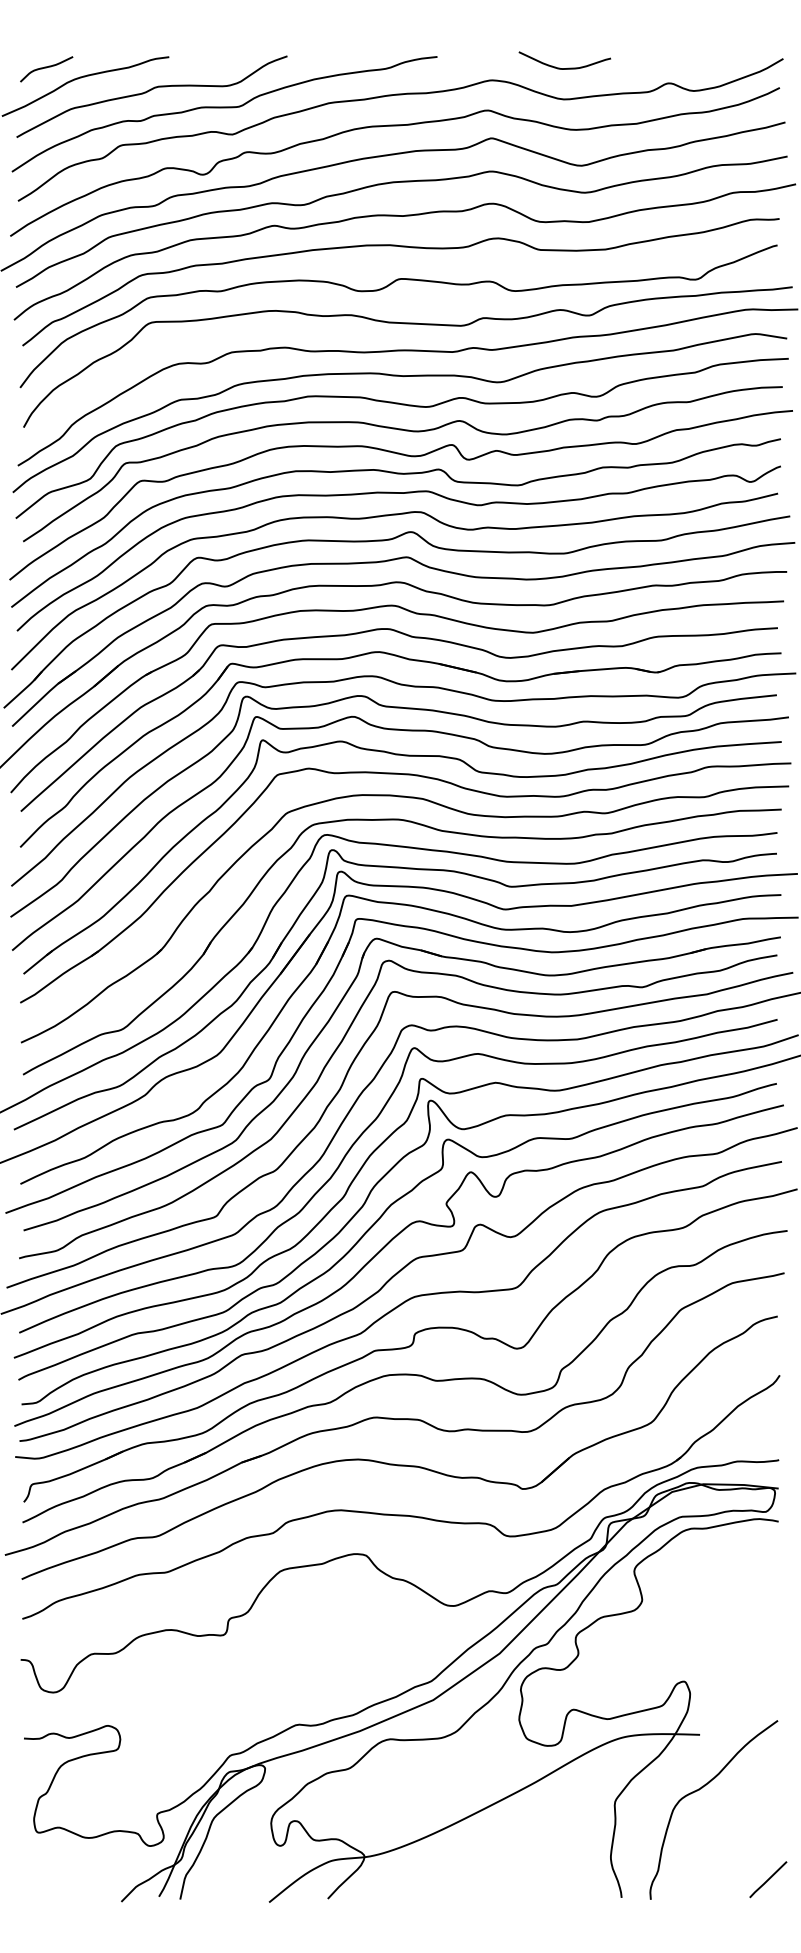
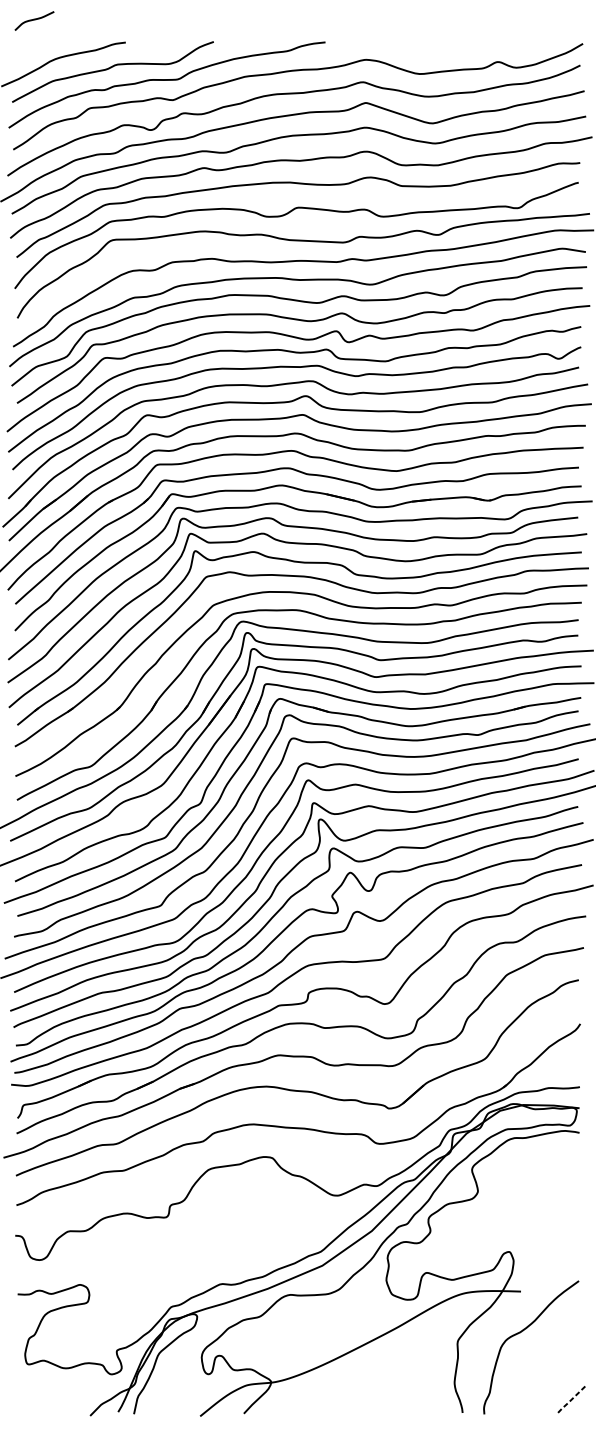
curve: (46, 68) -> (34, 20), moved
curve: (564, 68) -> (420, 50), removed
line: (767, 1880) -> (571, 1400), solid -> dashed

